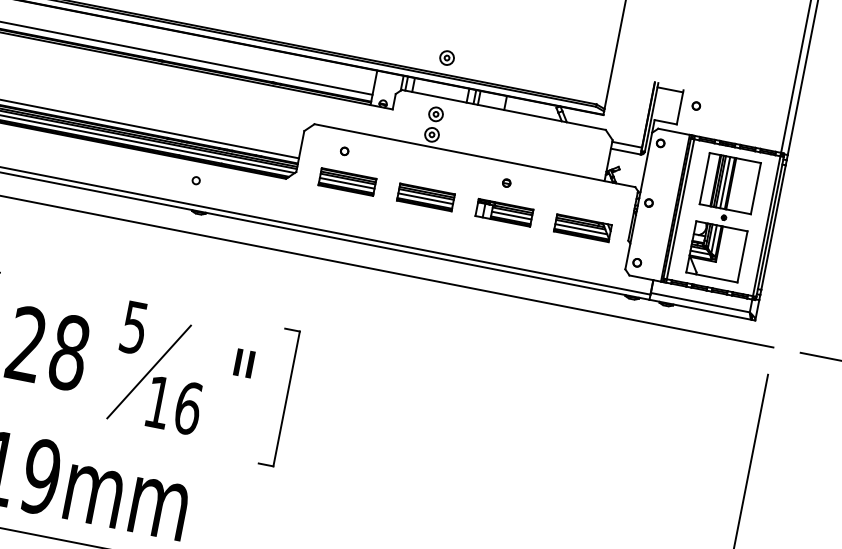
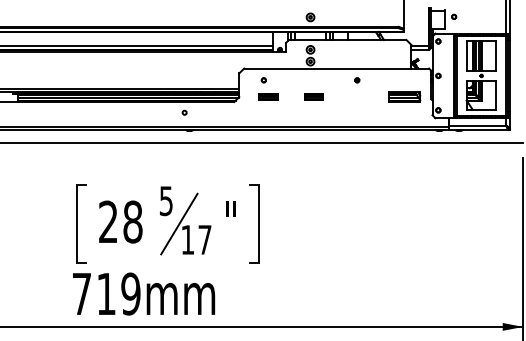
part: (347, 180) -> (268, 96), size x0.6
part: (425, 196) -> (313, 96), size x0.6
part: (503, 211) -> (358, 96), removed
text: (187, 407) -> (204, 239), 16 -> 17

